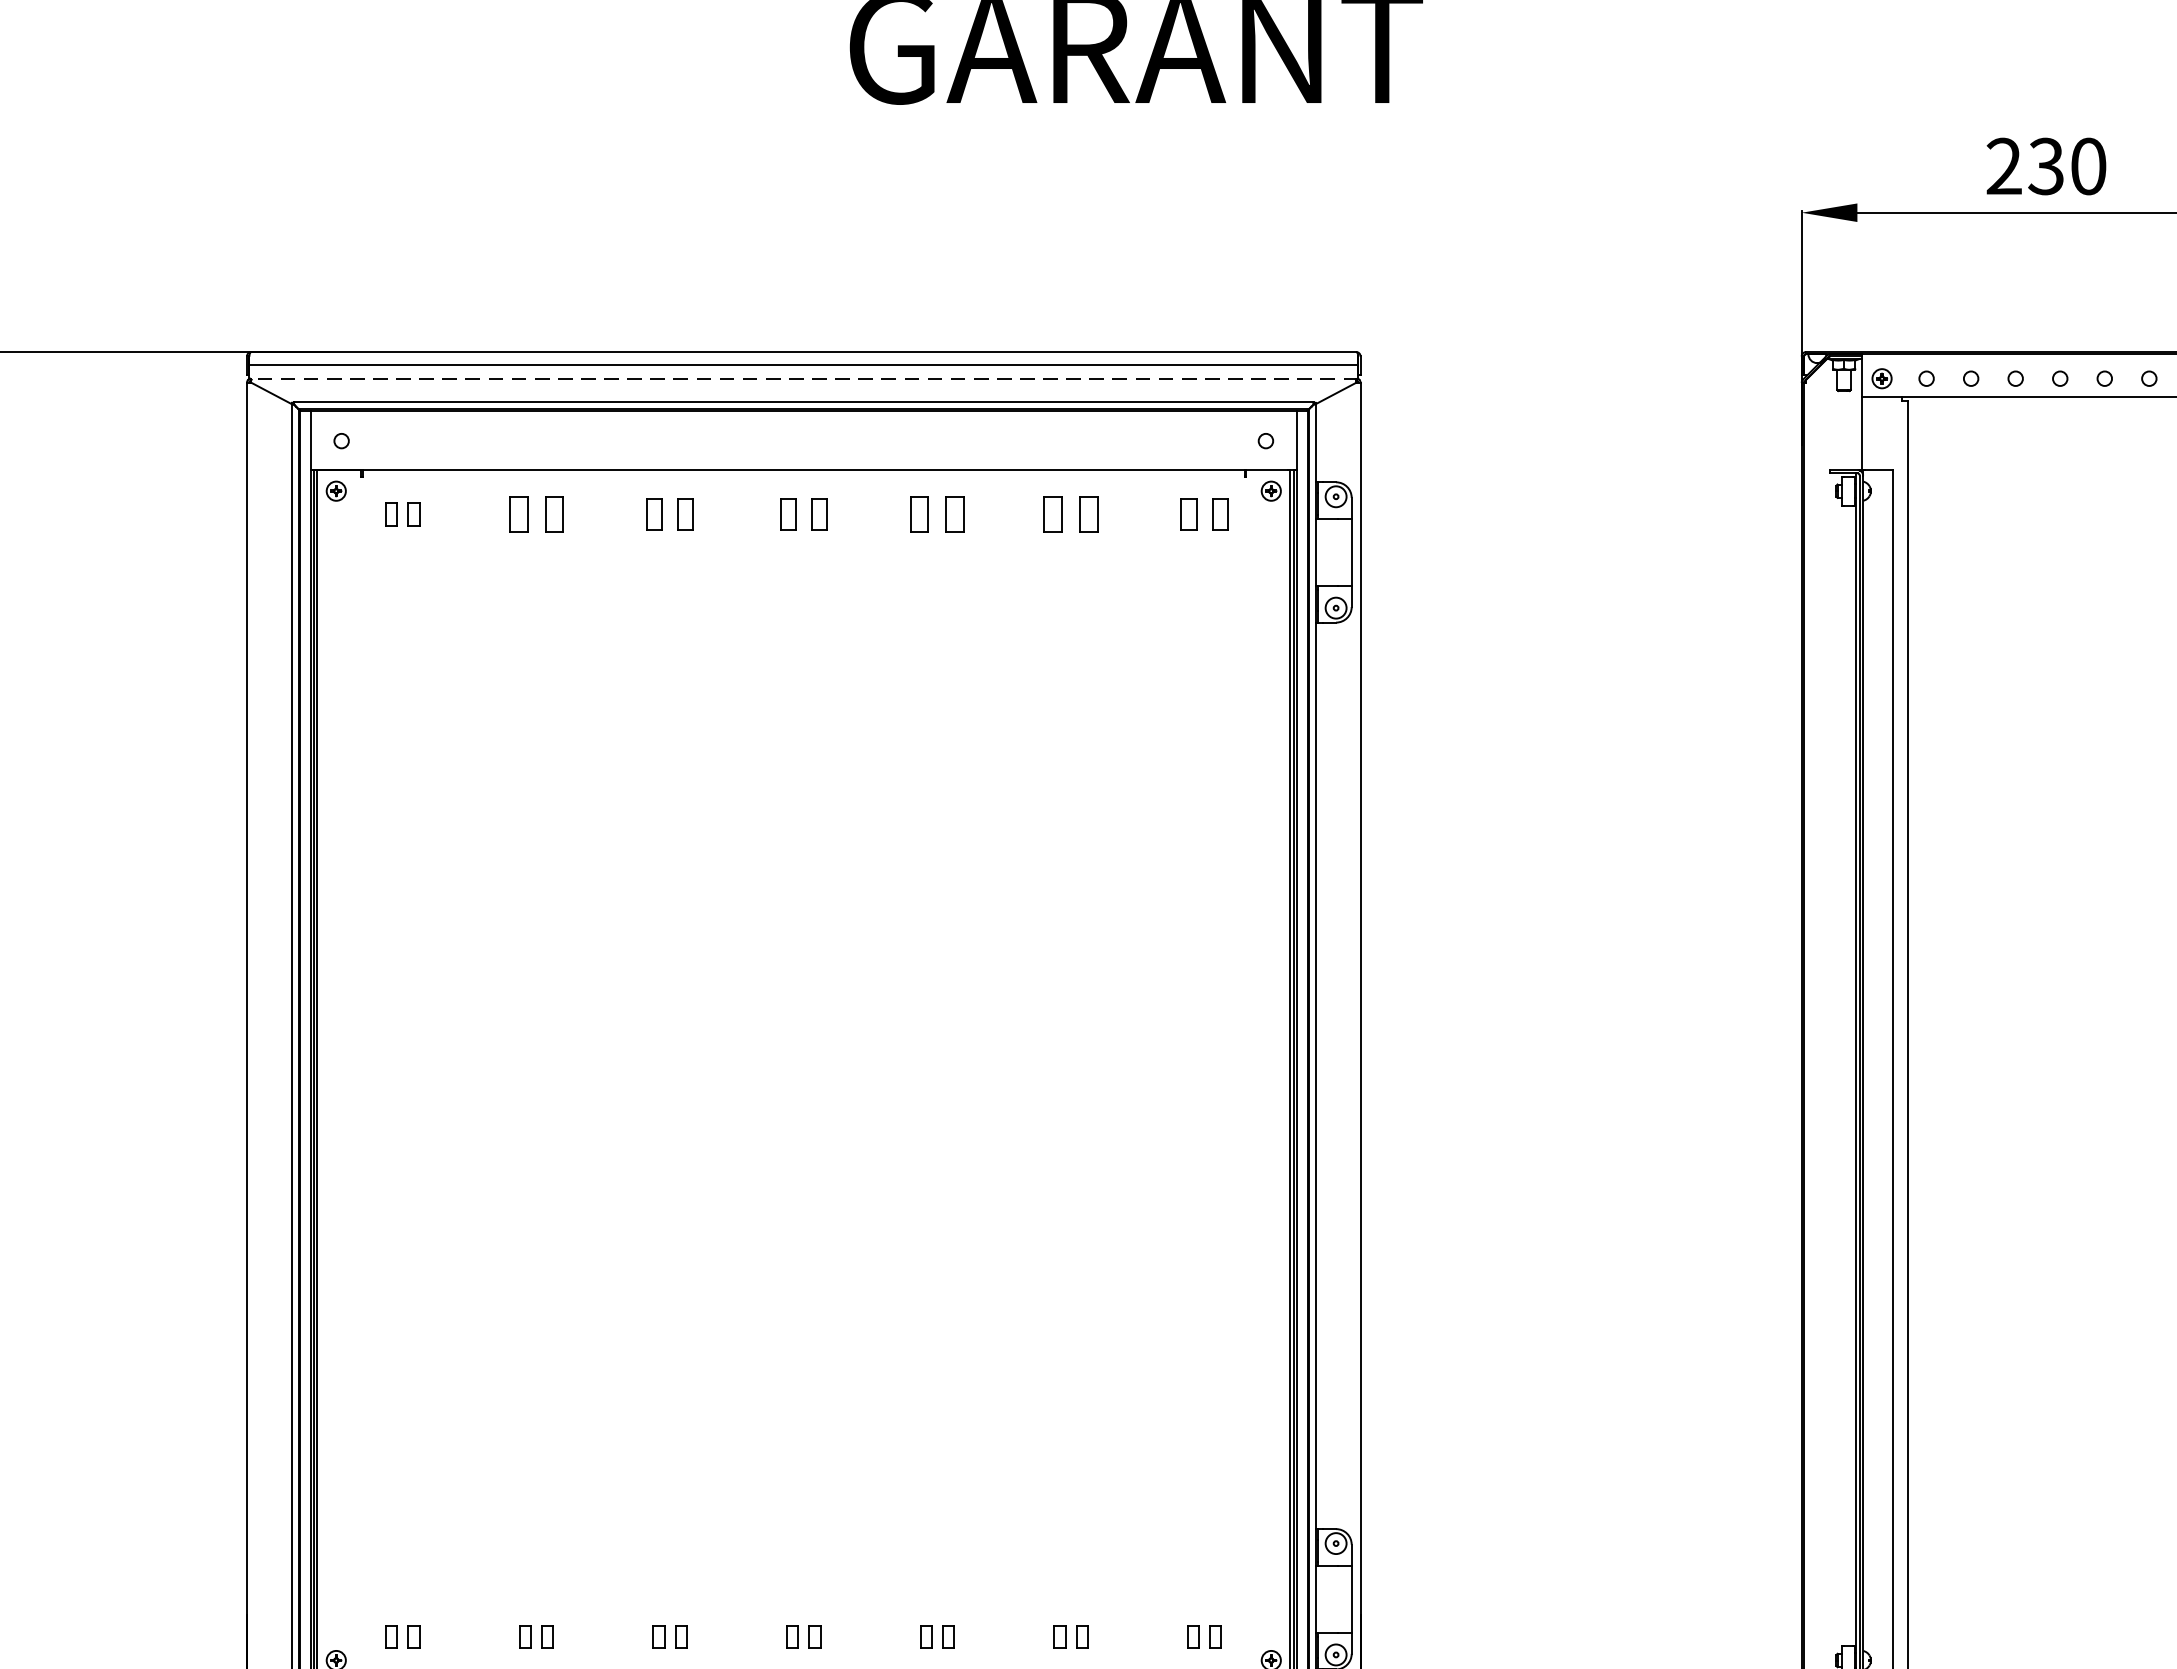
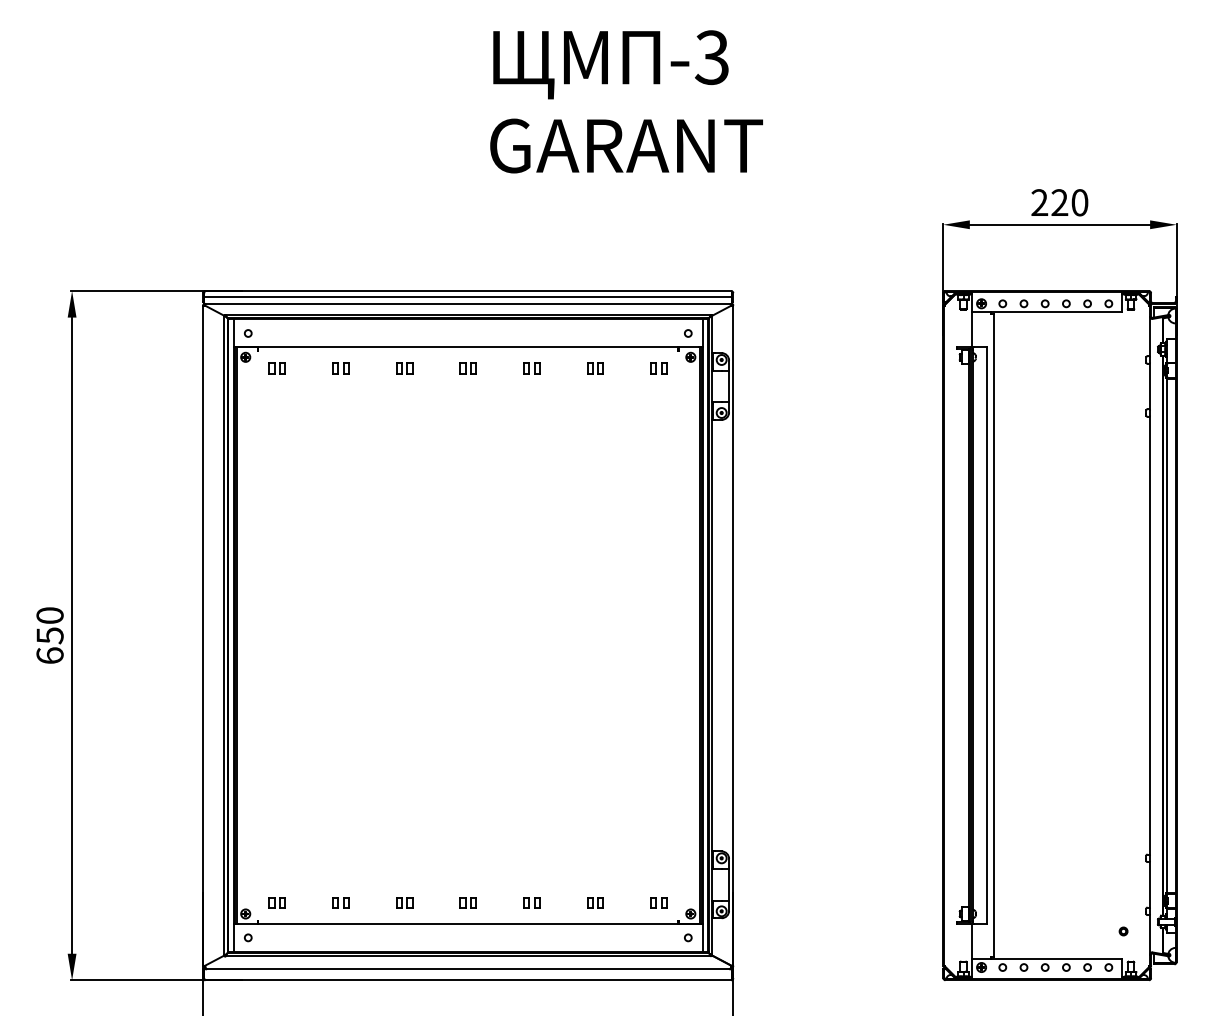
text: (2045, 165) -> (1059, 202), 230 -> 220
line: (804, 378) -> (468, 303), dashed -> solid
part: (535, 514) -> (340, 368), size x0.62
part: (669, 514) -> (404, 368), size x0.71
part: (802, 514) -> (467, 368), size x0.71
part: (936, 514) -> (531, 368), size x0.62
part: (1071, 514) -> (595, 368), size x0.62
part: (1203, 514) -> (658, 368), size x0.71

